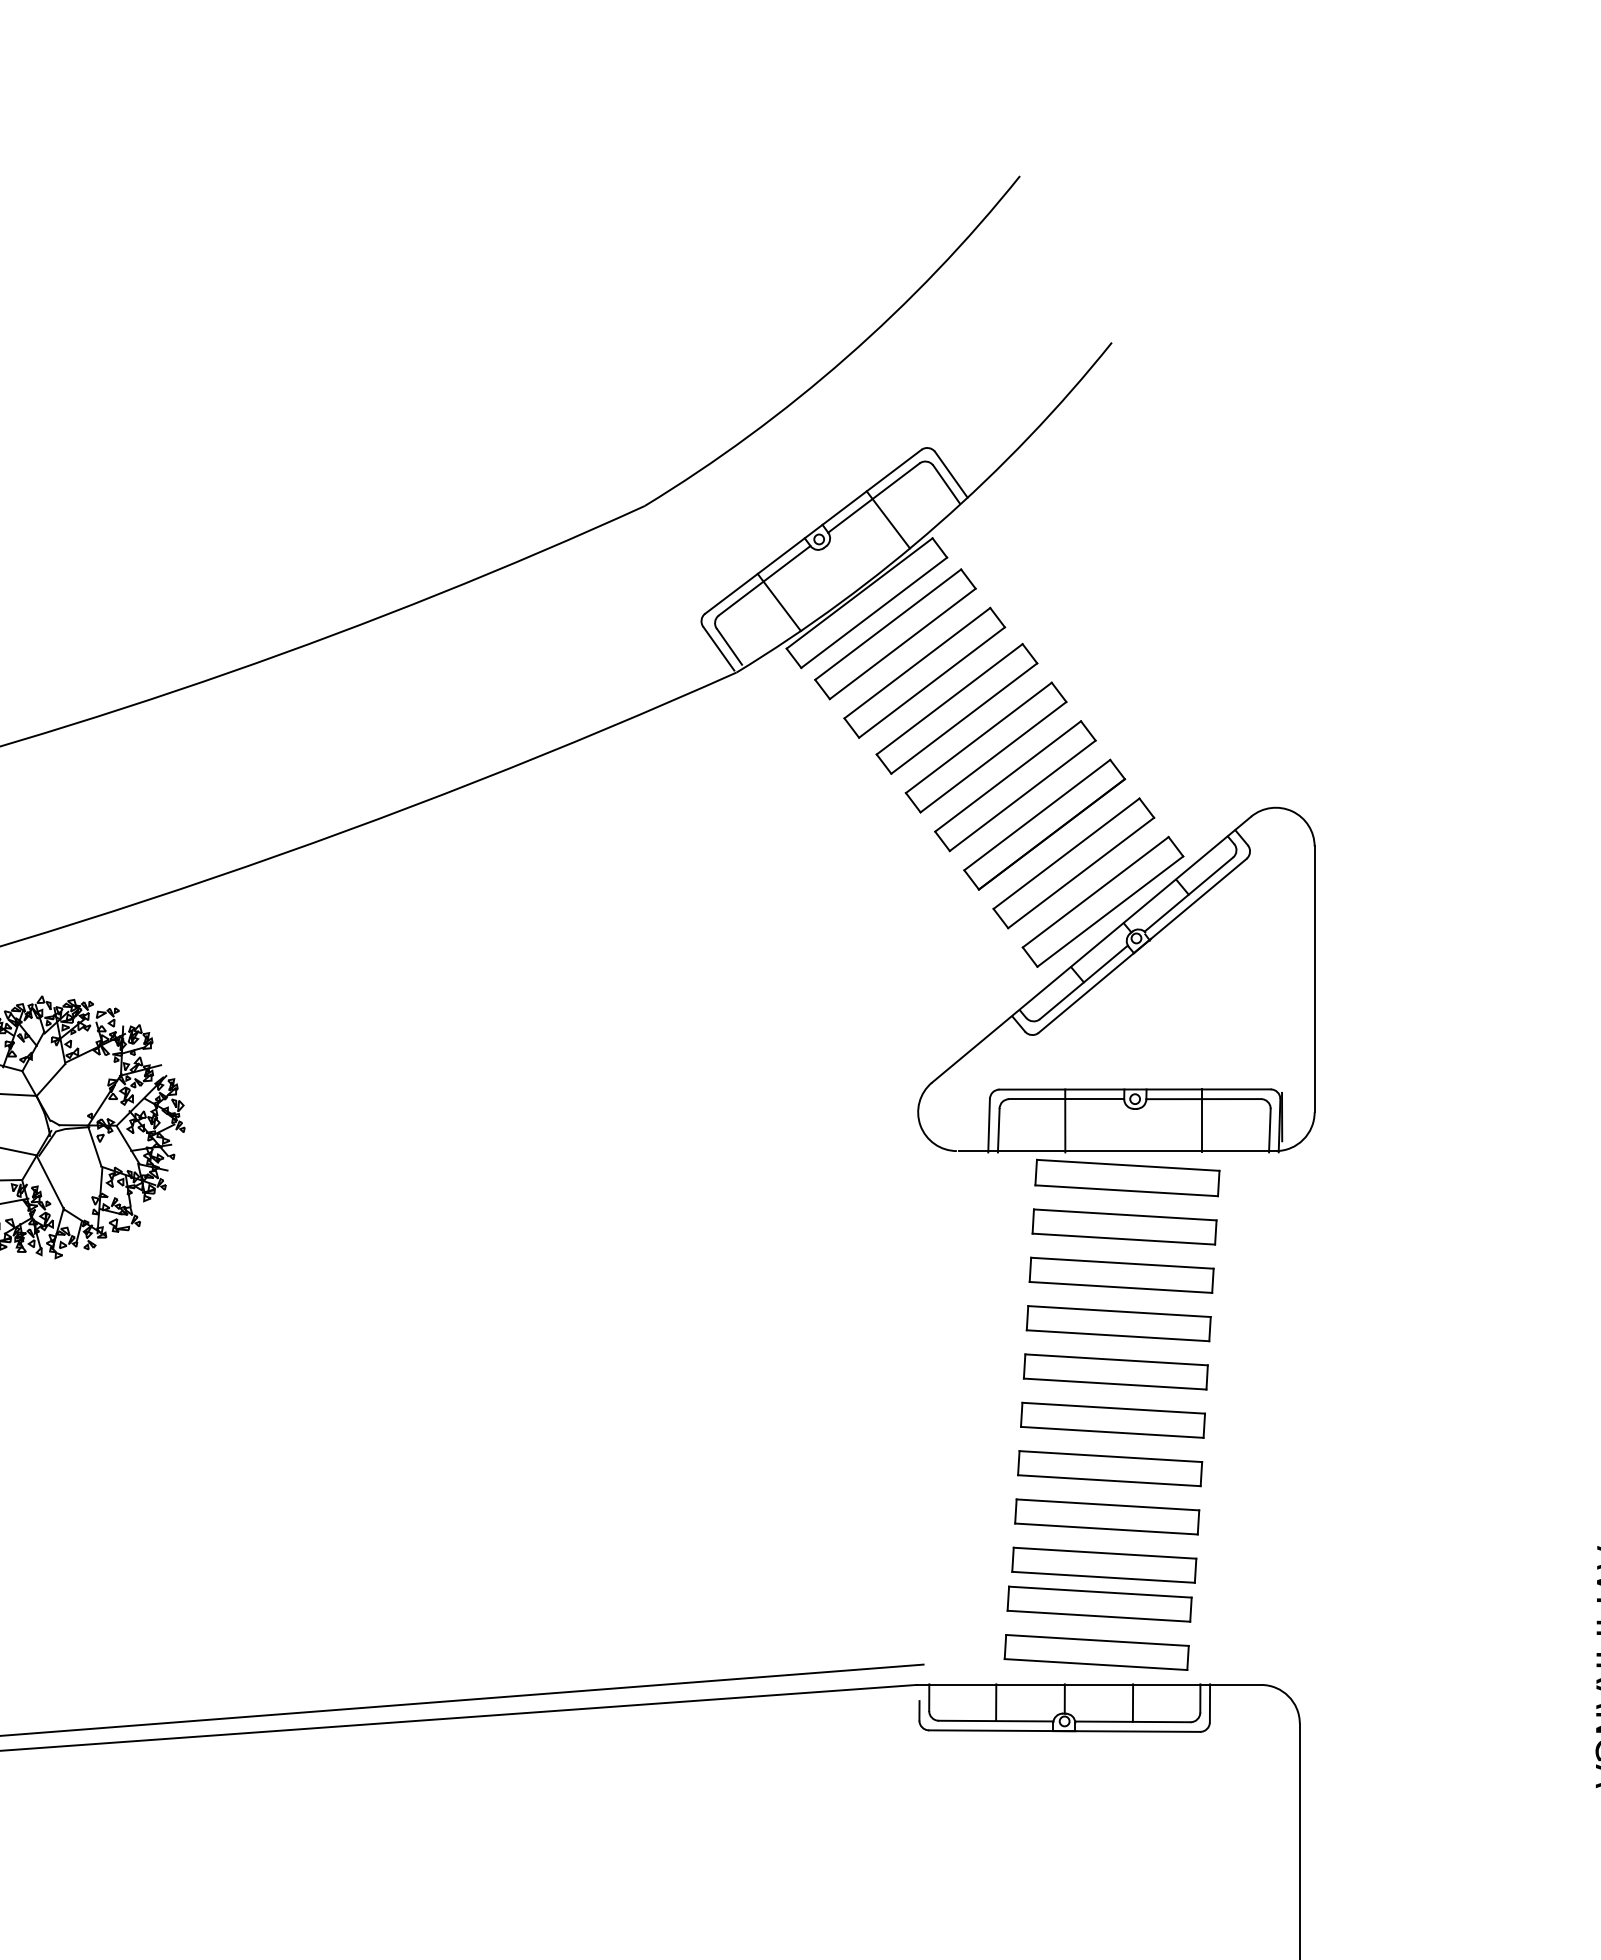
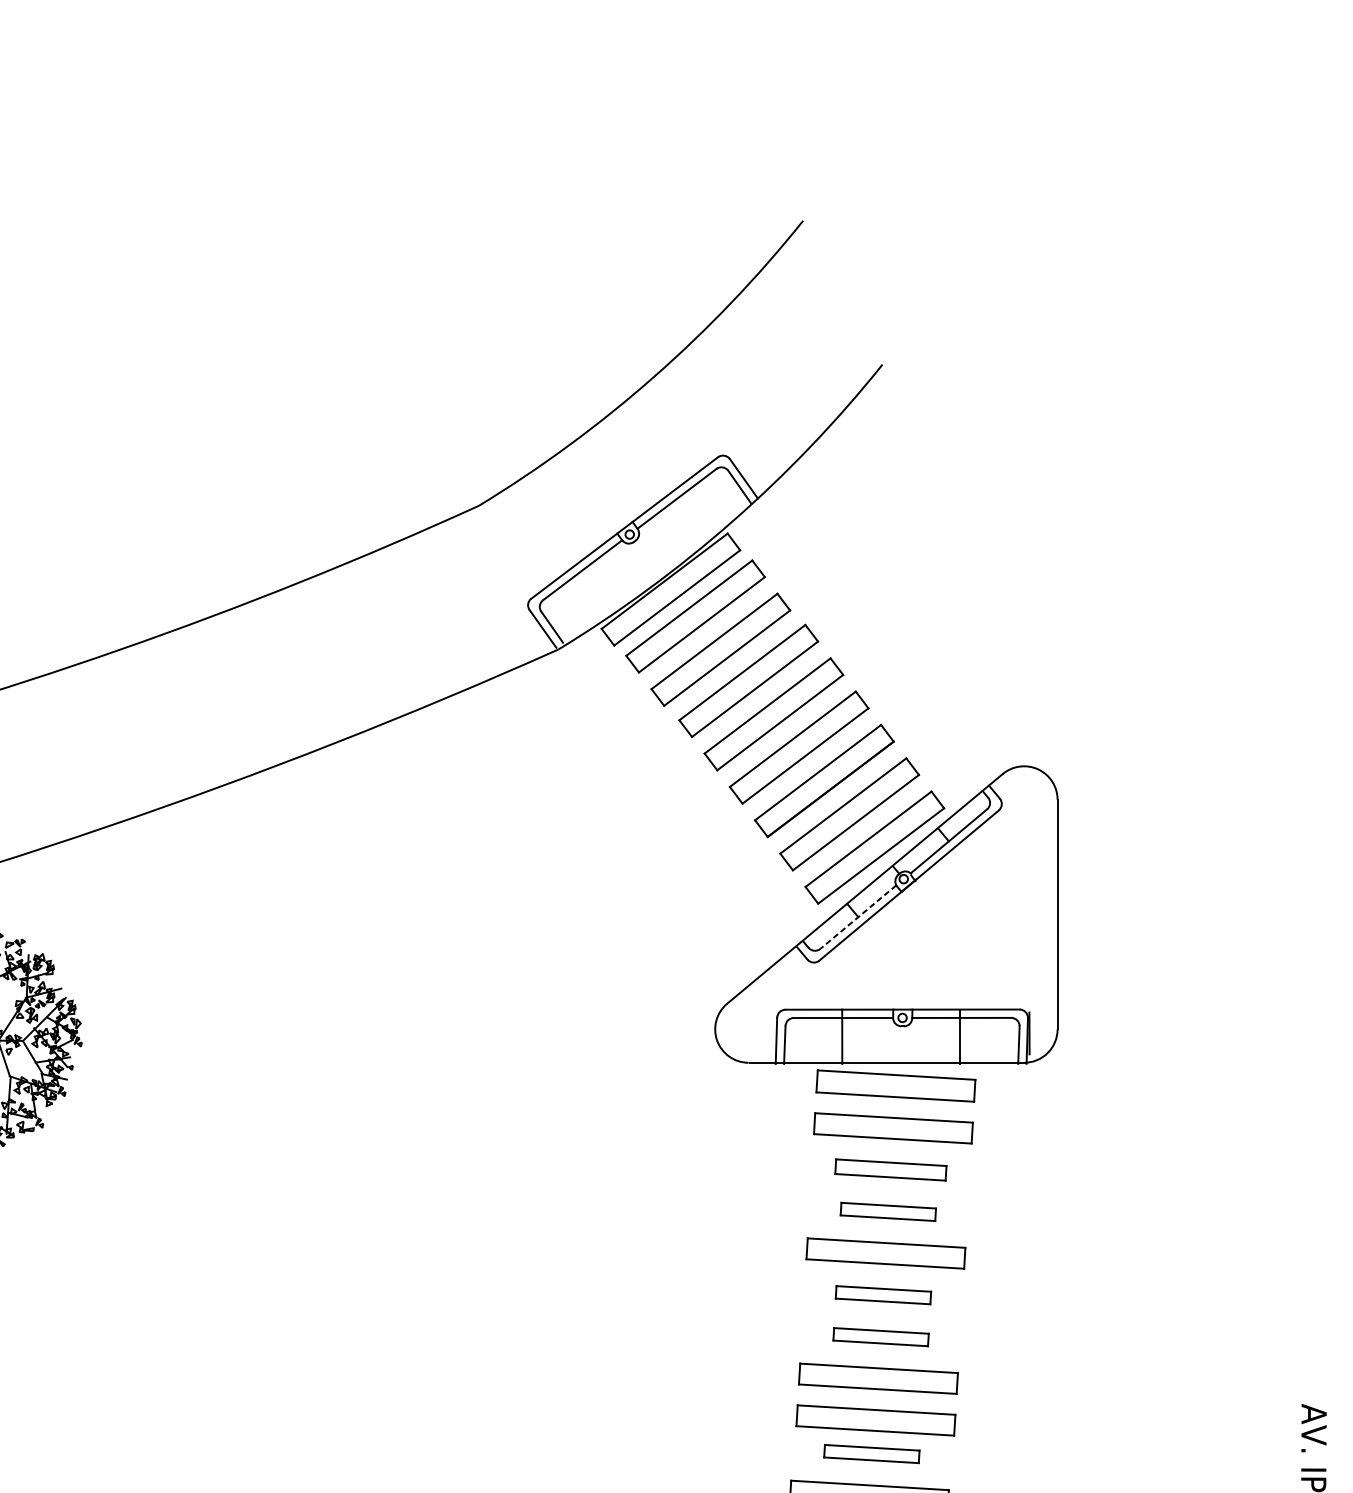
line: (888, 519) -> (689, 517), removed
line: (778, 602) -> (594, 589), removed
line: (1083, 982) -> (857, 917), solid -> dashed
part: (1121, 1274) -> (890, 1169), size x0.7
part: (1118, 1323) -> (888, 1211), size x0.6
part: (1112, 1419) -> (883, 1294), size x0.6
part: (1110, 1468) -> (881, 1336), size x0.6
part: (1099, 1603) -> (871, 1453), size x0.6

